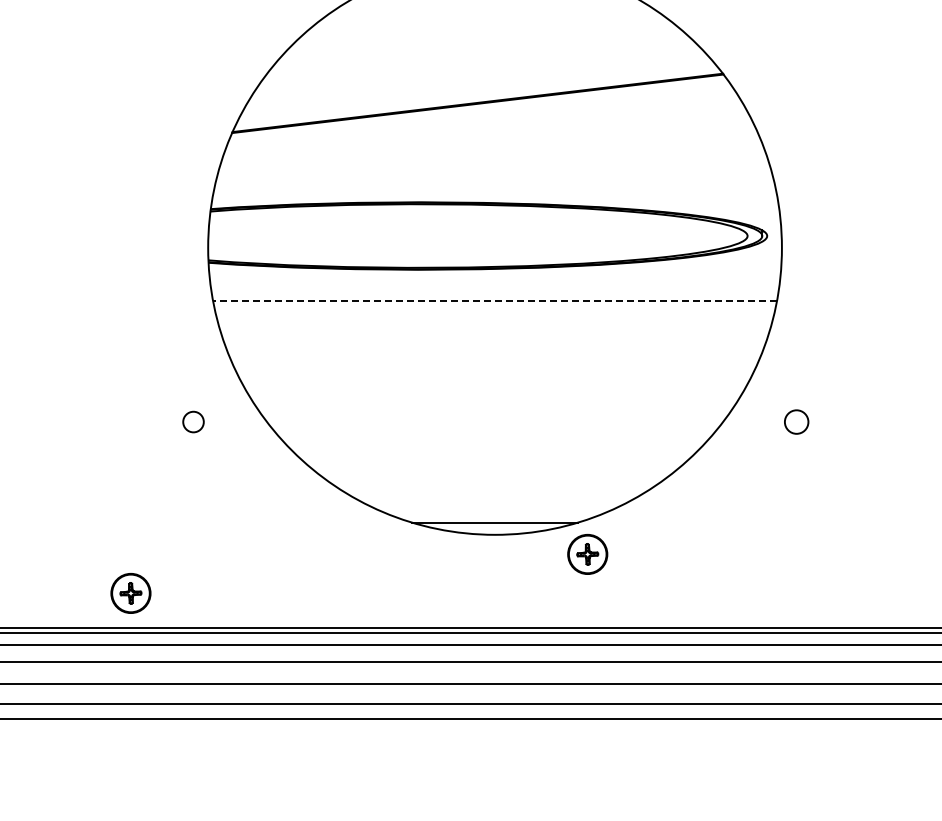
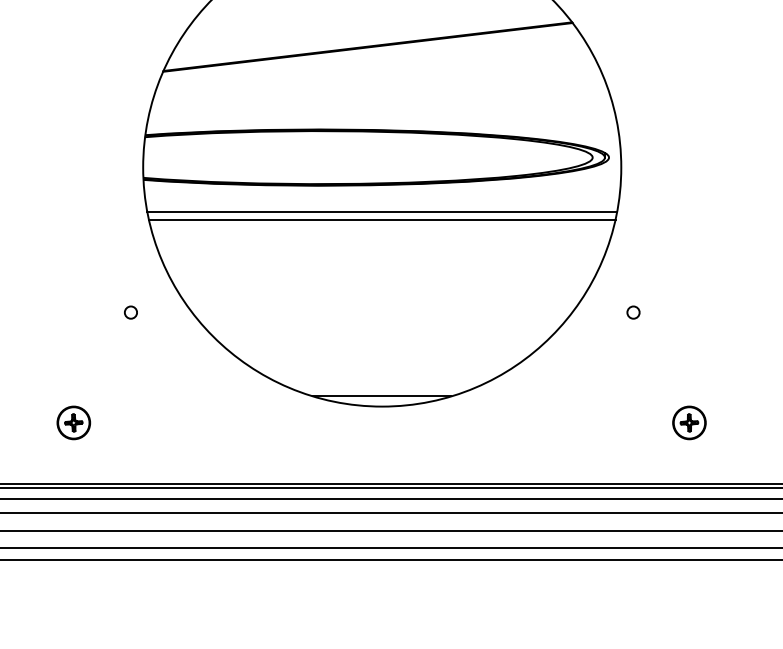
line: (495, 301) -> (382, 212), dashed -> solid
line: (495, 310) -> (382, 219), added
circle: (193, 421) -> (130, 312), size x0.71
circle: (796, 421) -> (633, 312), size x0.62
part: (587, 554) -> (689, 422), moved
part: (130, 593) -> (73, 422), moved

